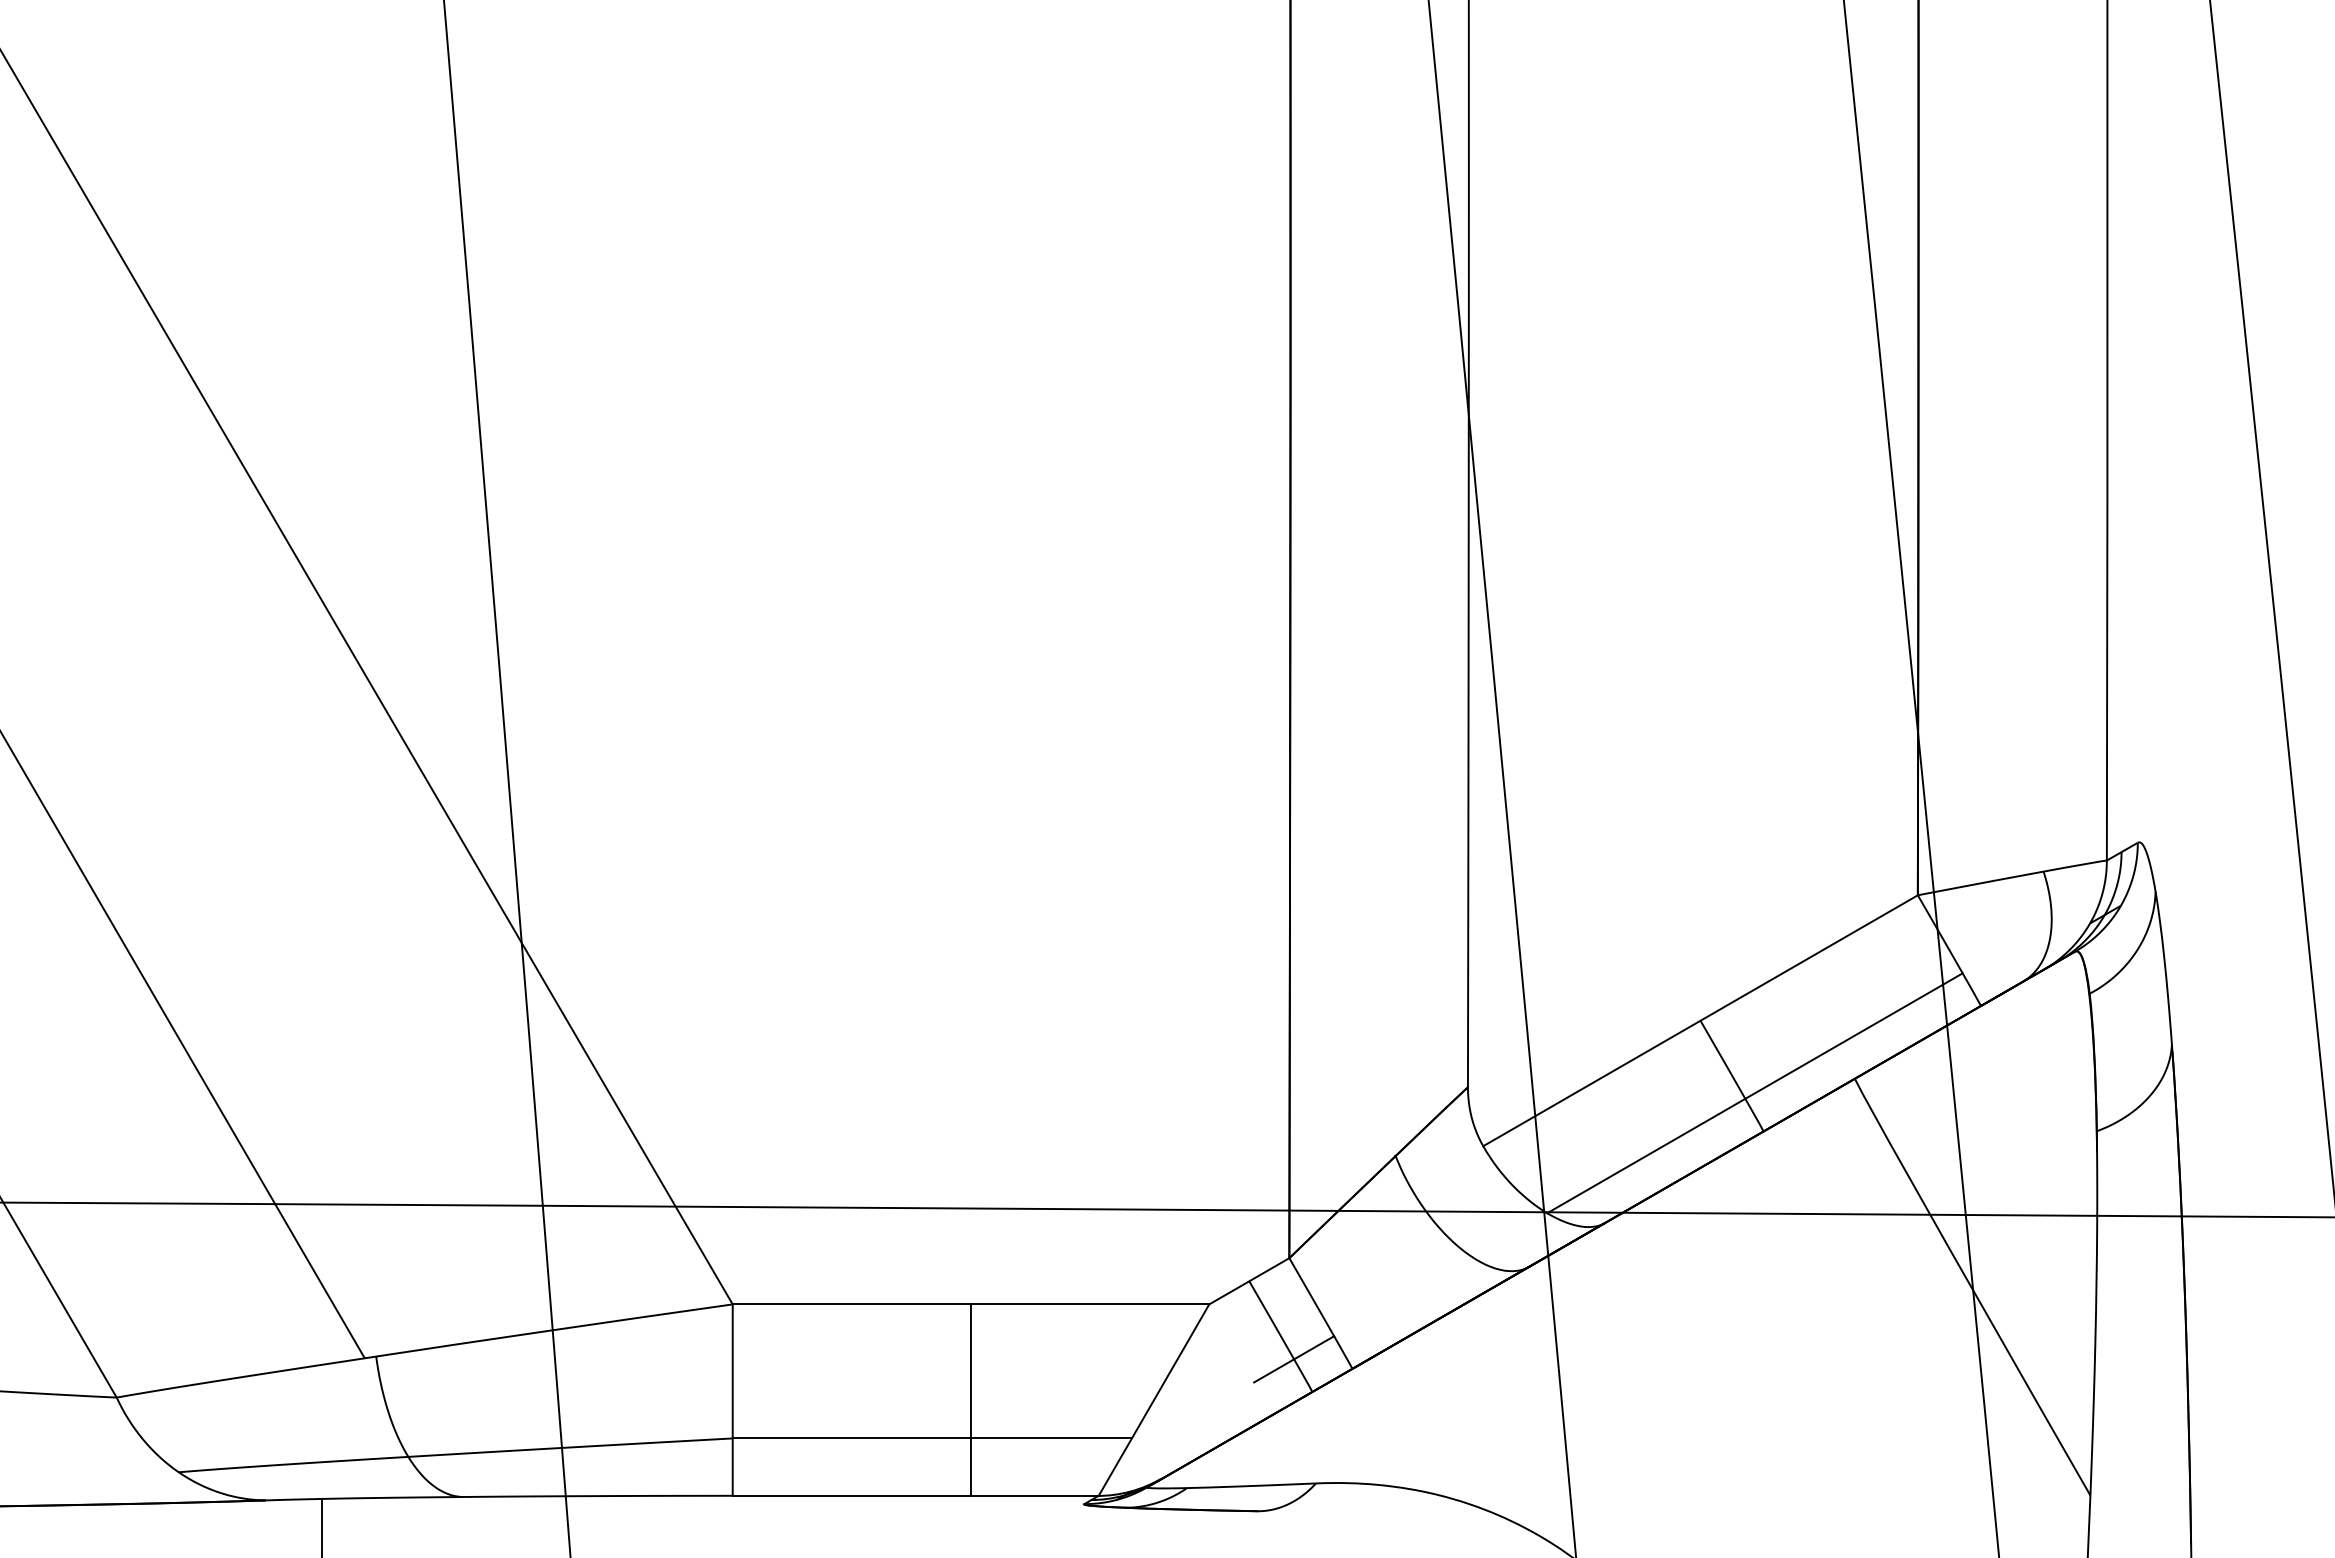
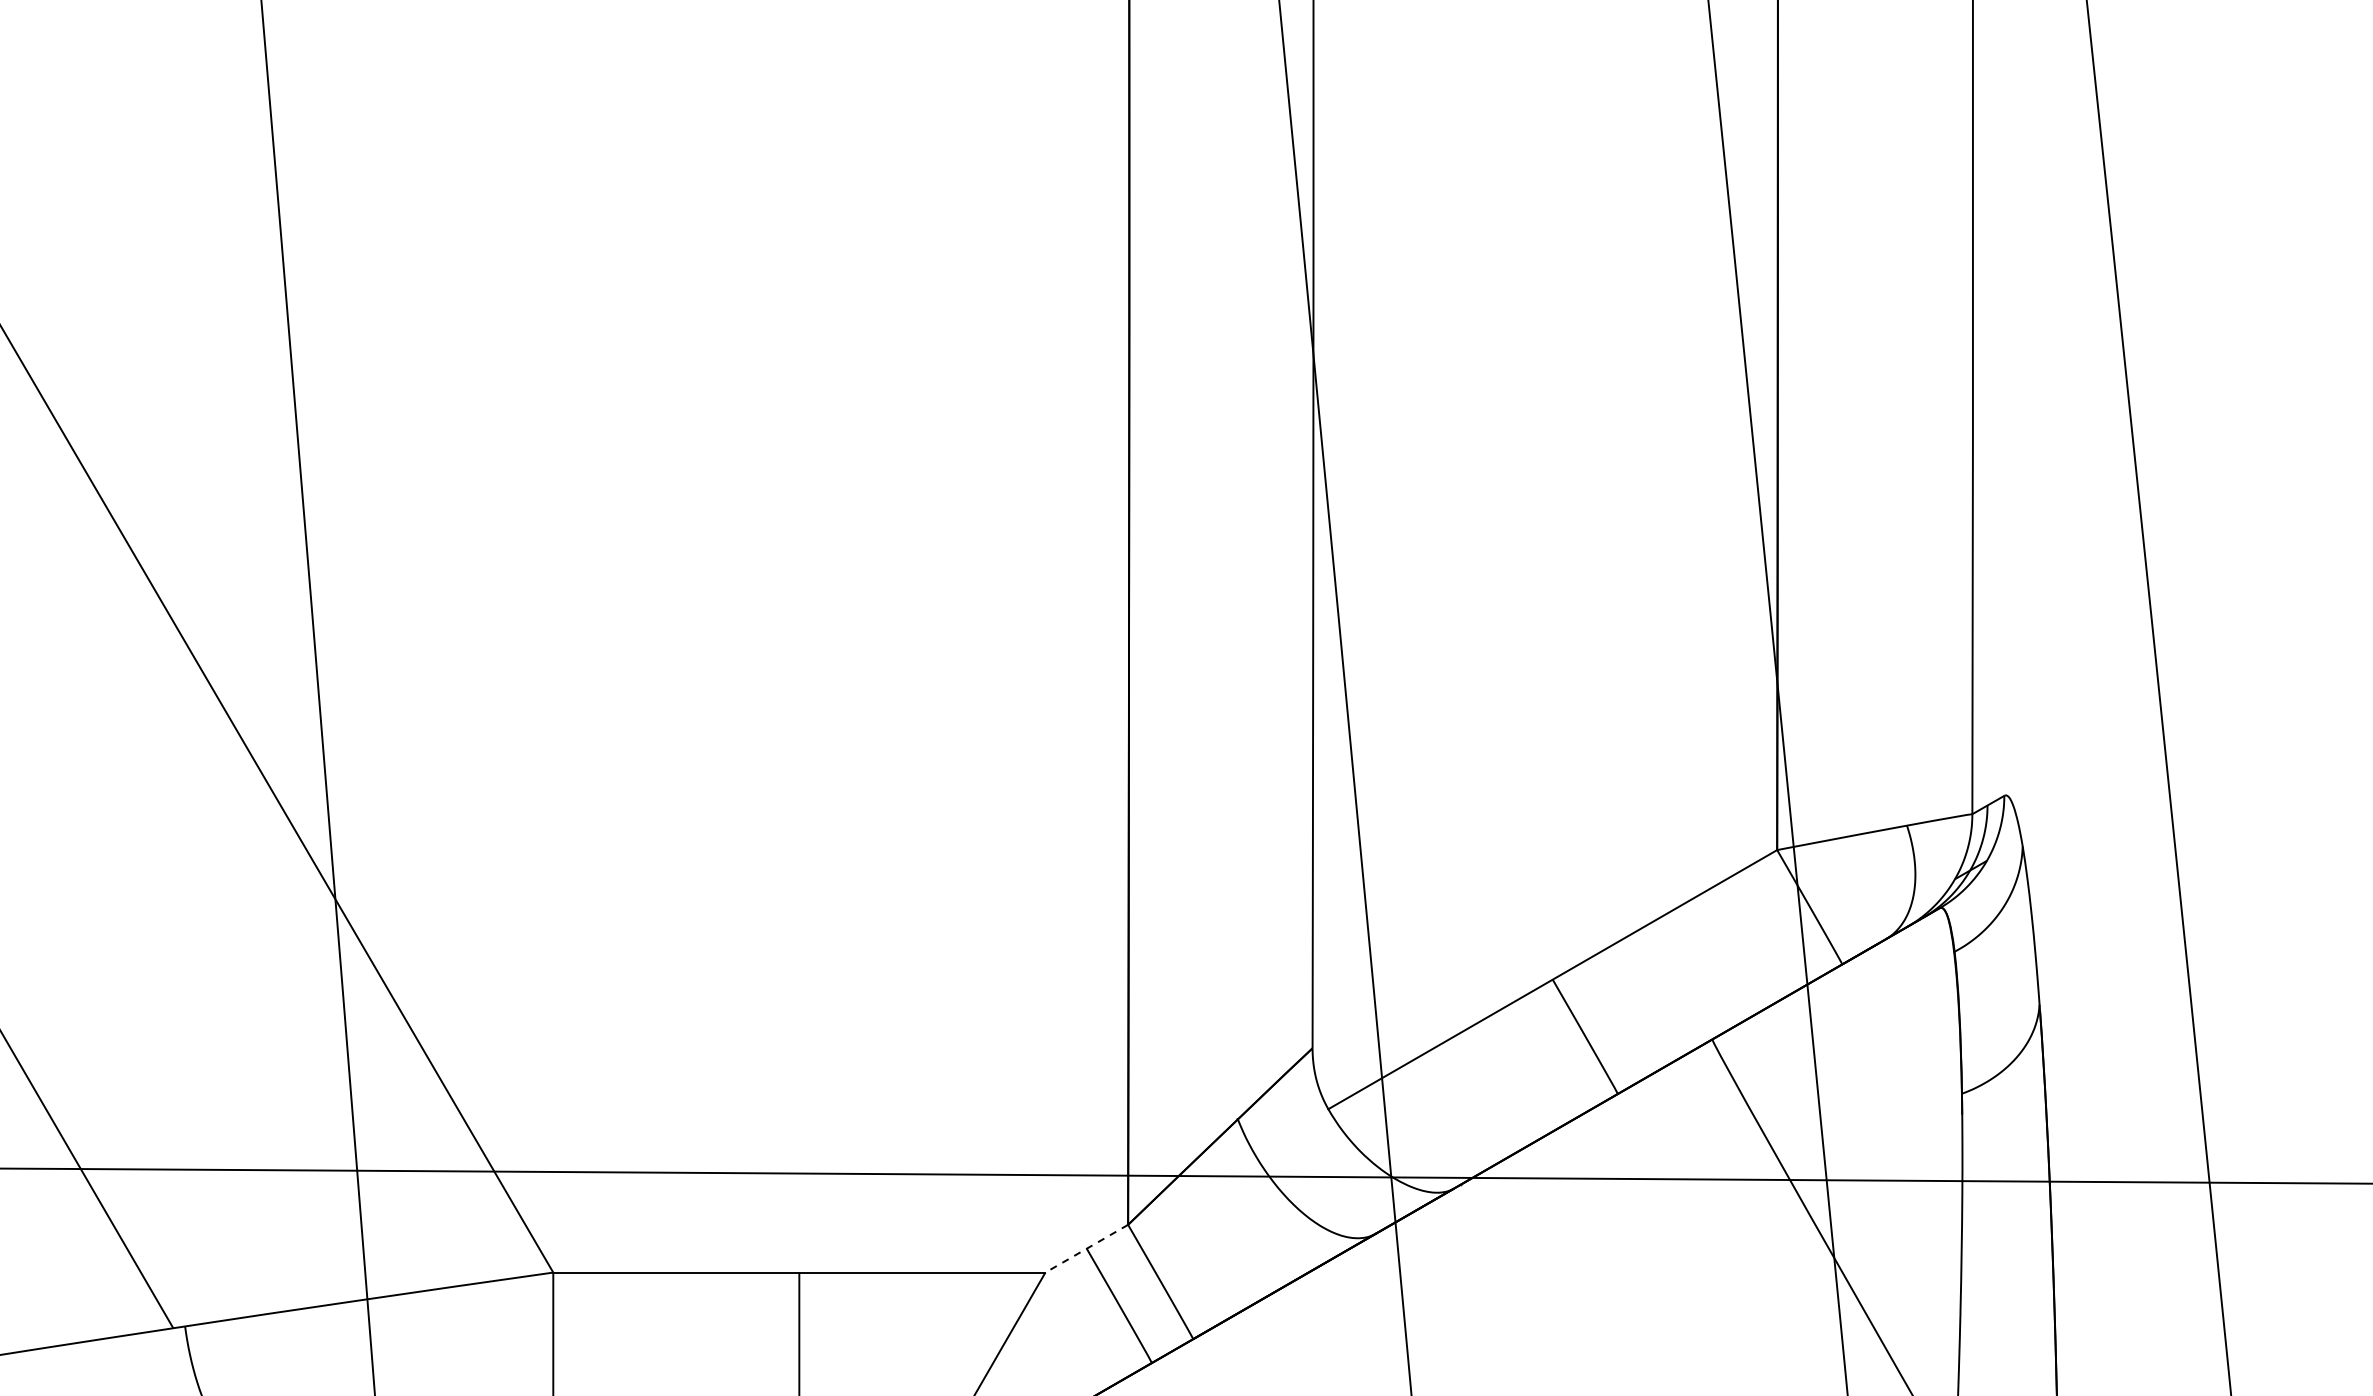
line: (1754, 1093) -> (1608, 1054), removed
line: (1248, 1281) -> (1085, 1248), solid -> dashed
line: (1294, 1359) -> (1133, 1329), removed

